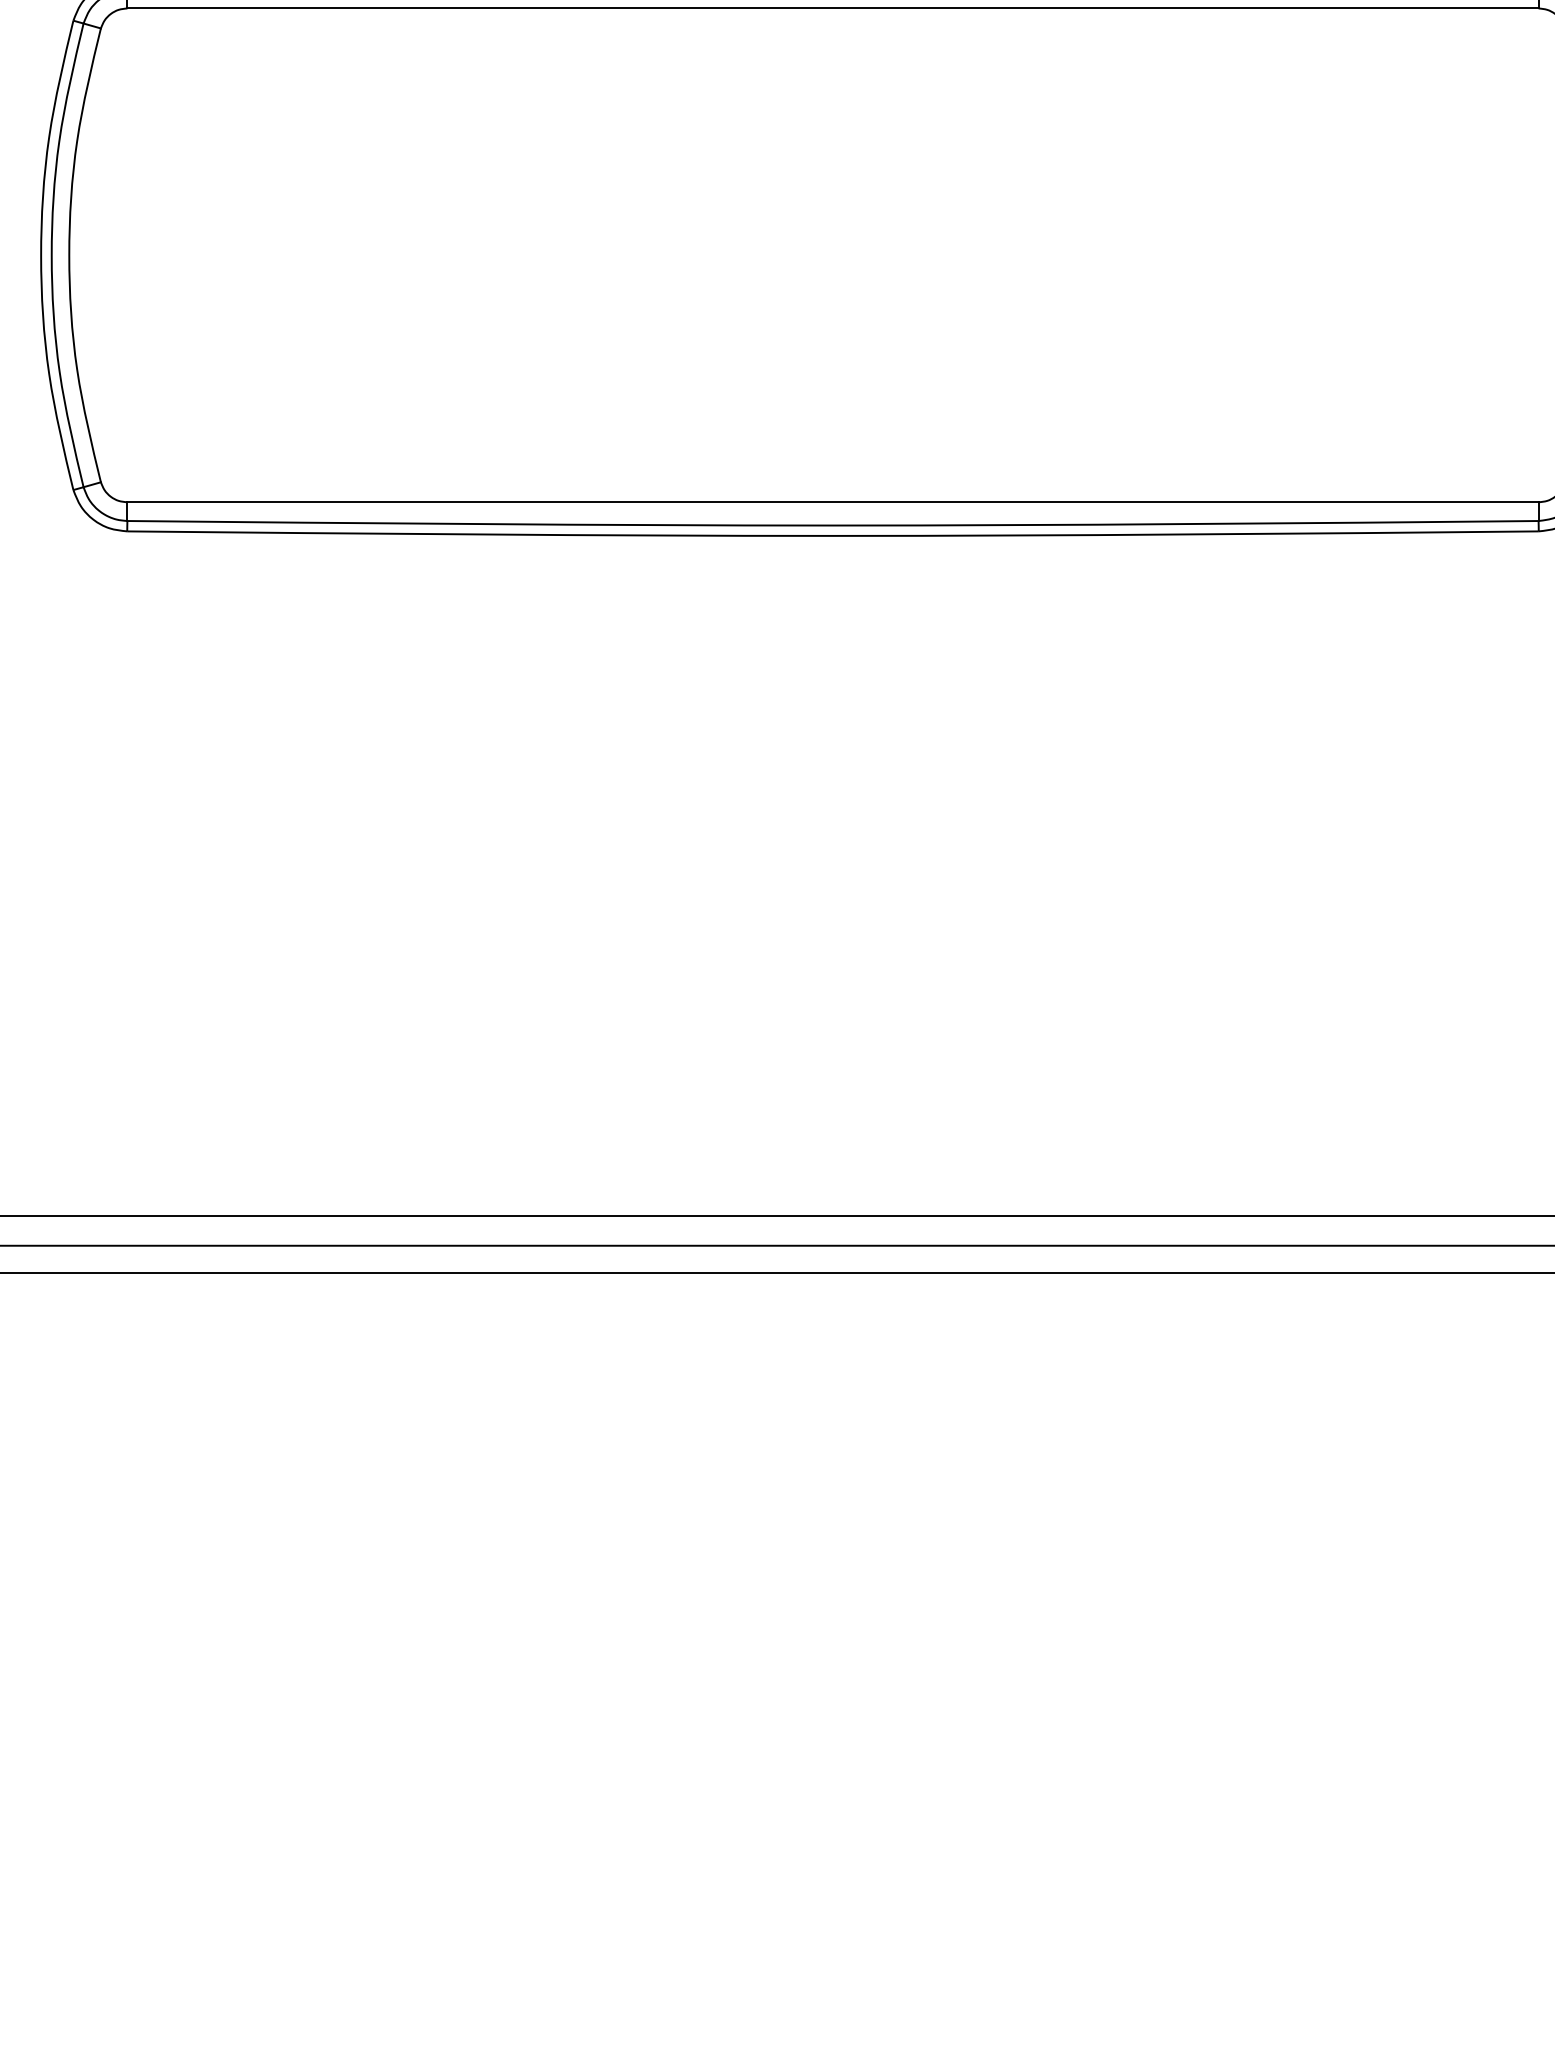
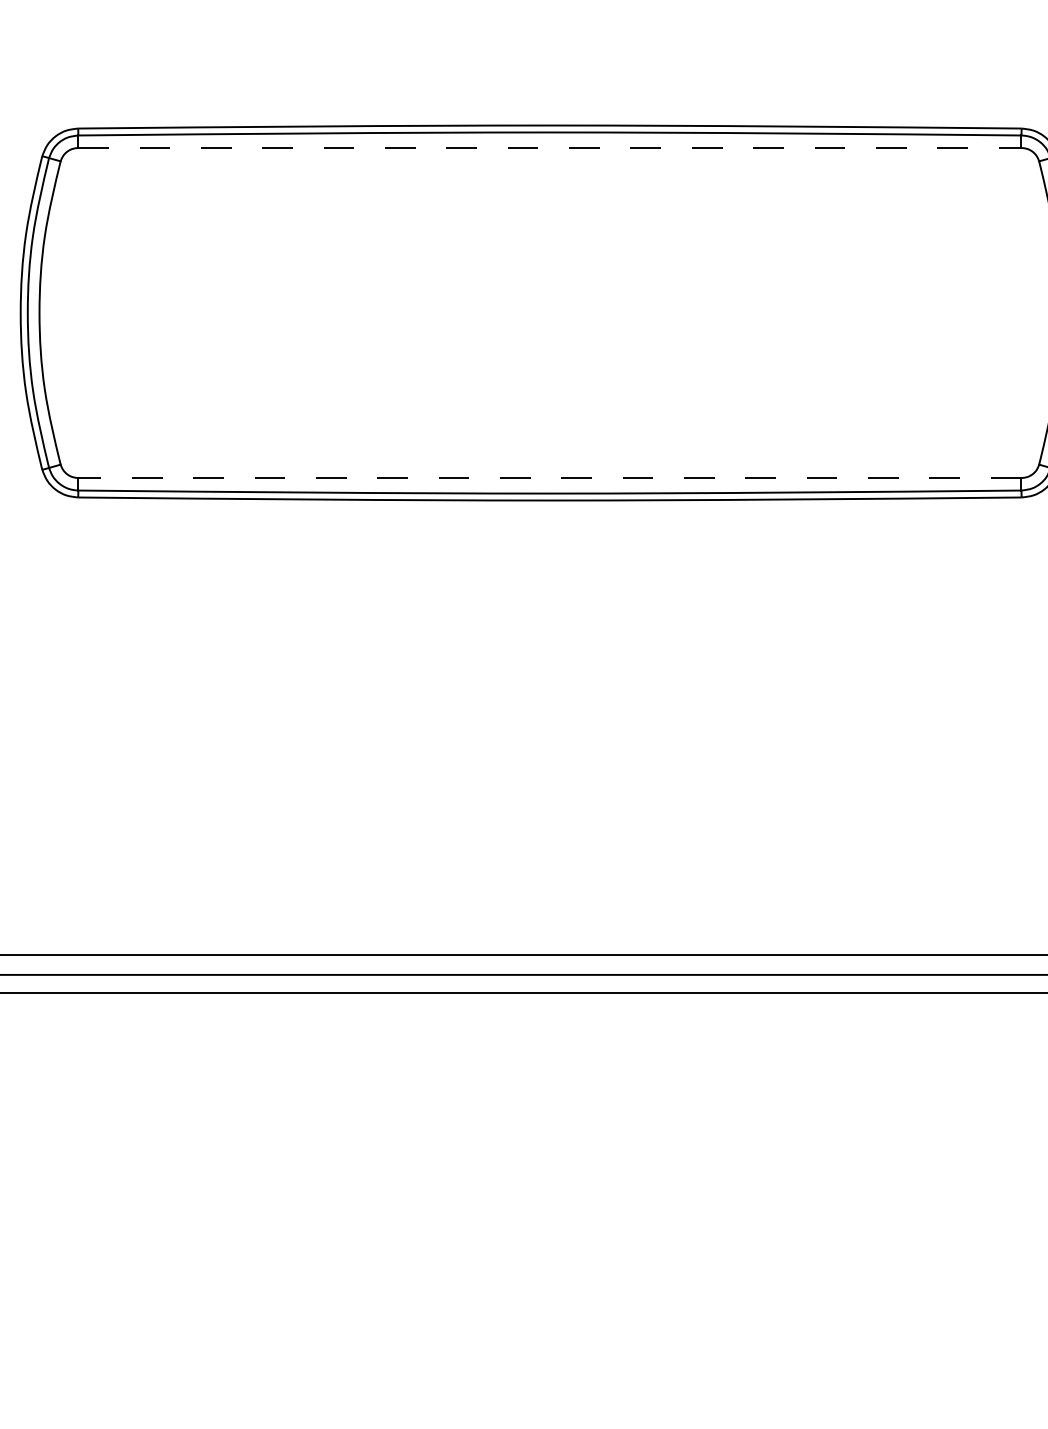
line: (832, 9) -> (549, 148), solid -> dashed
line: (832, 502) -> (549, 478), solid -> dashed

